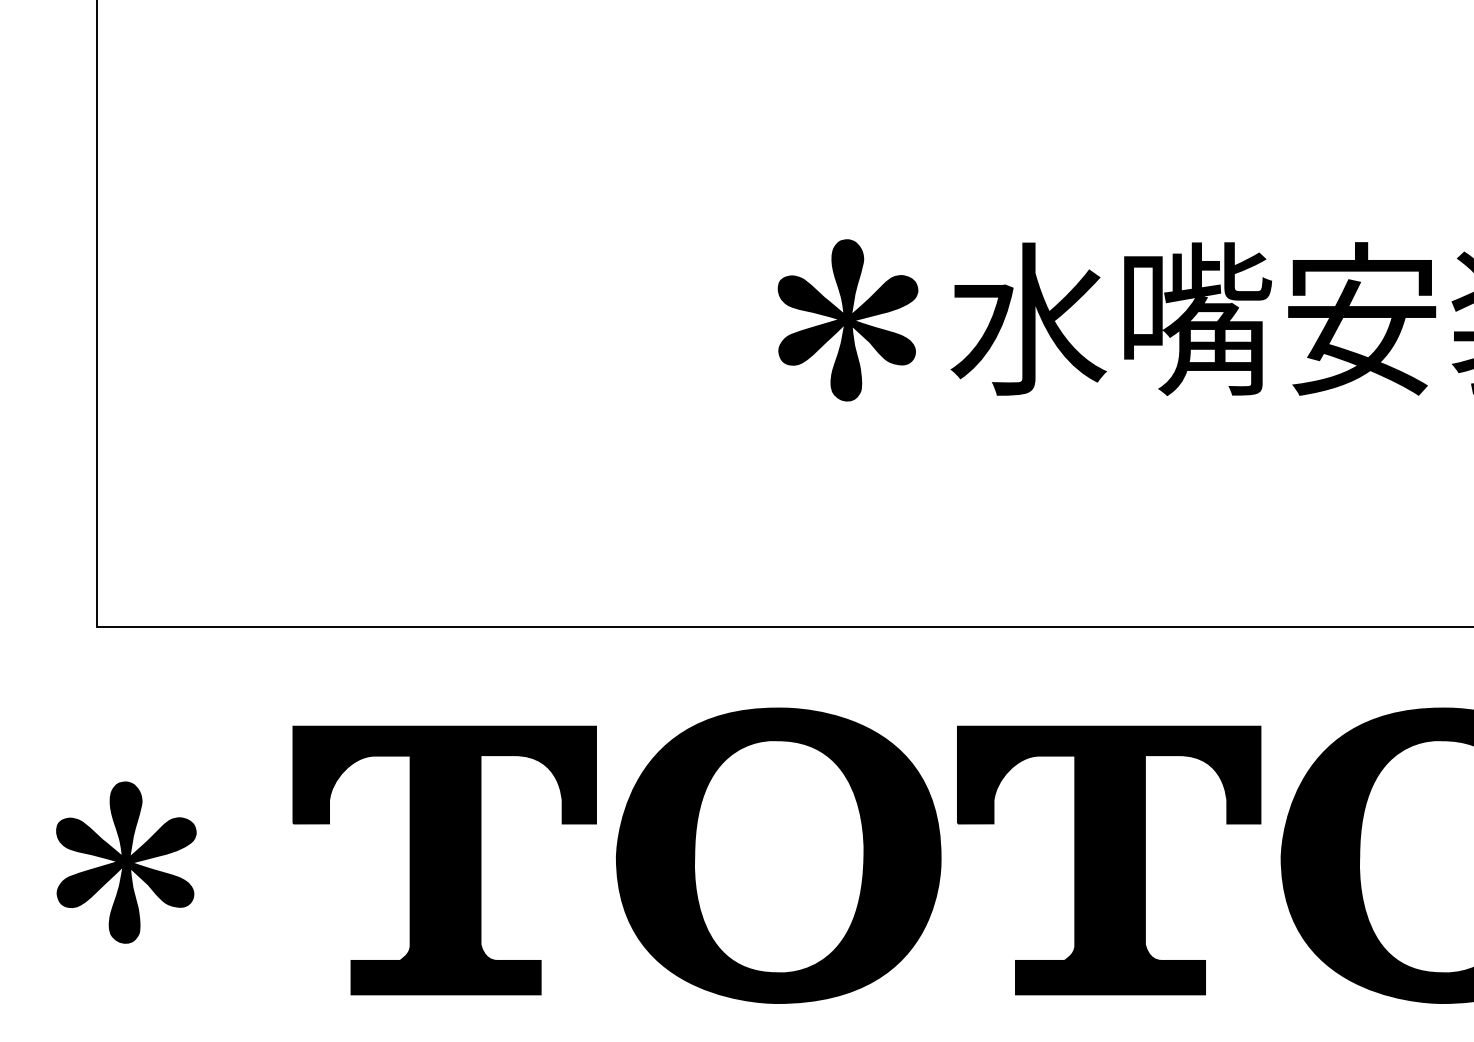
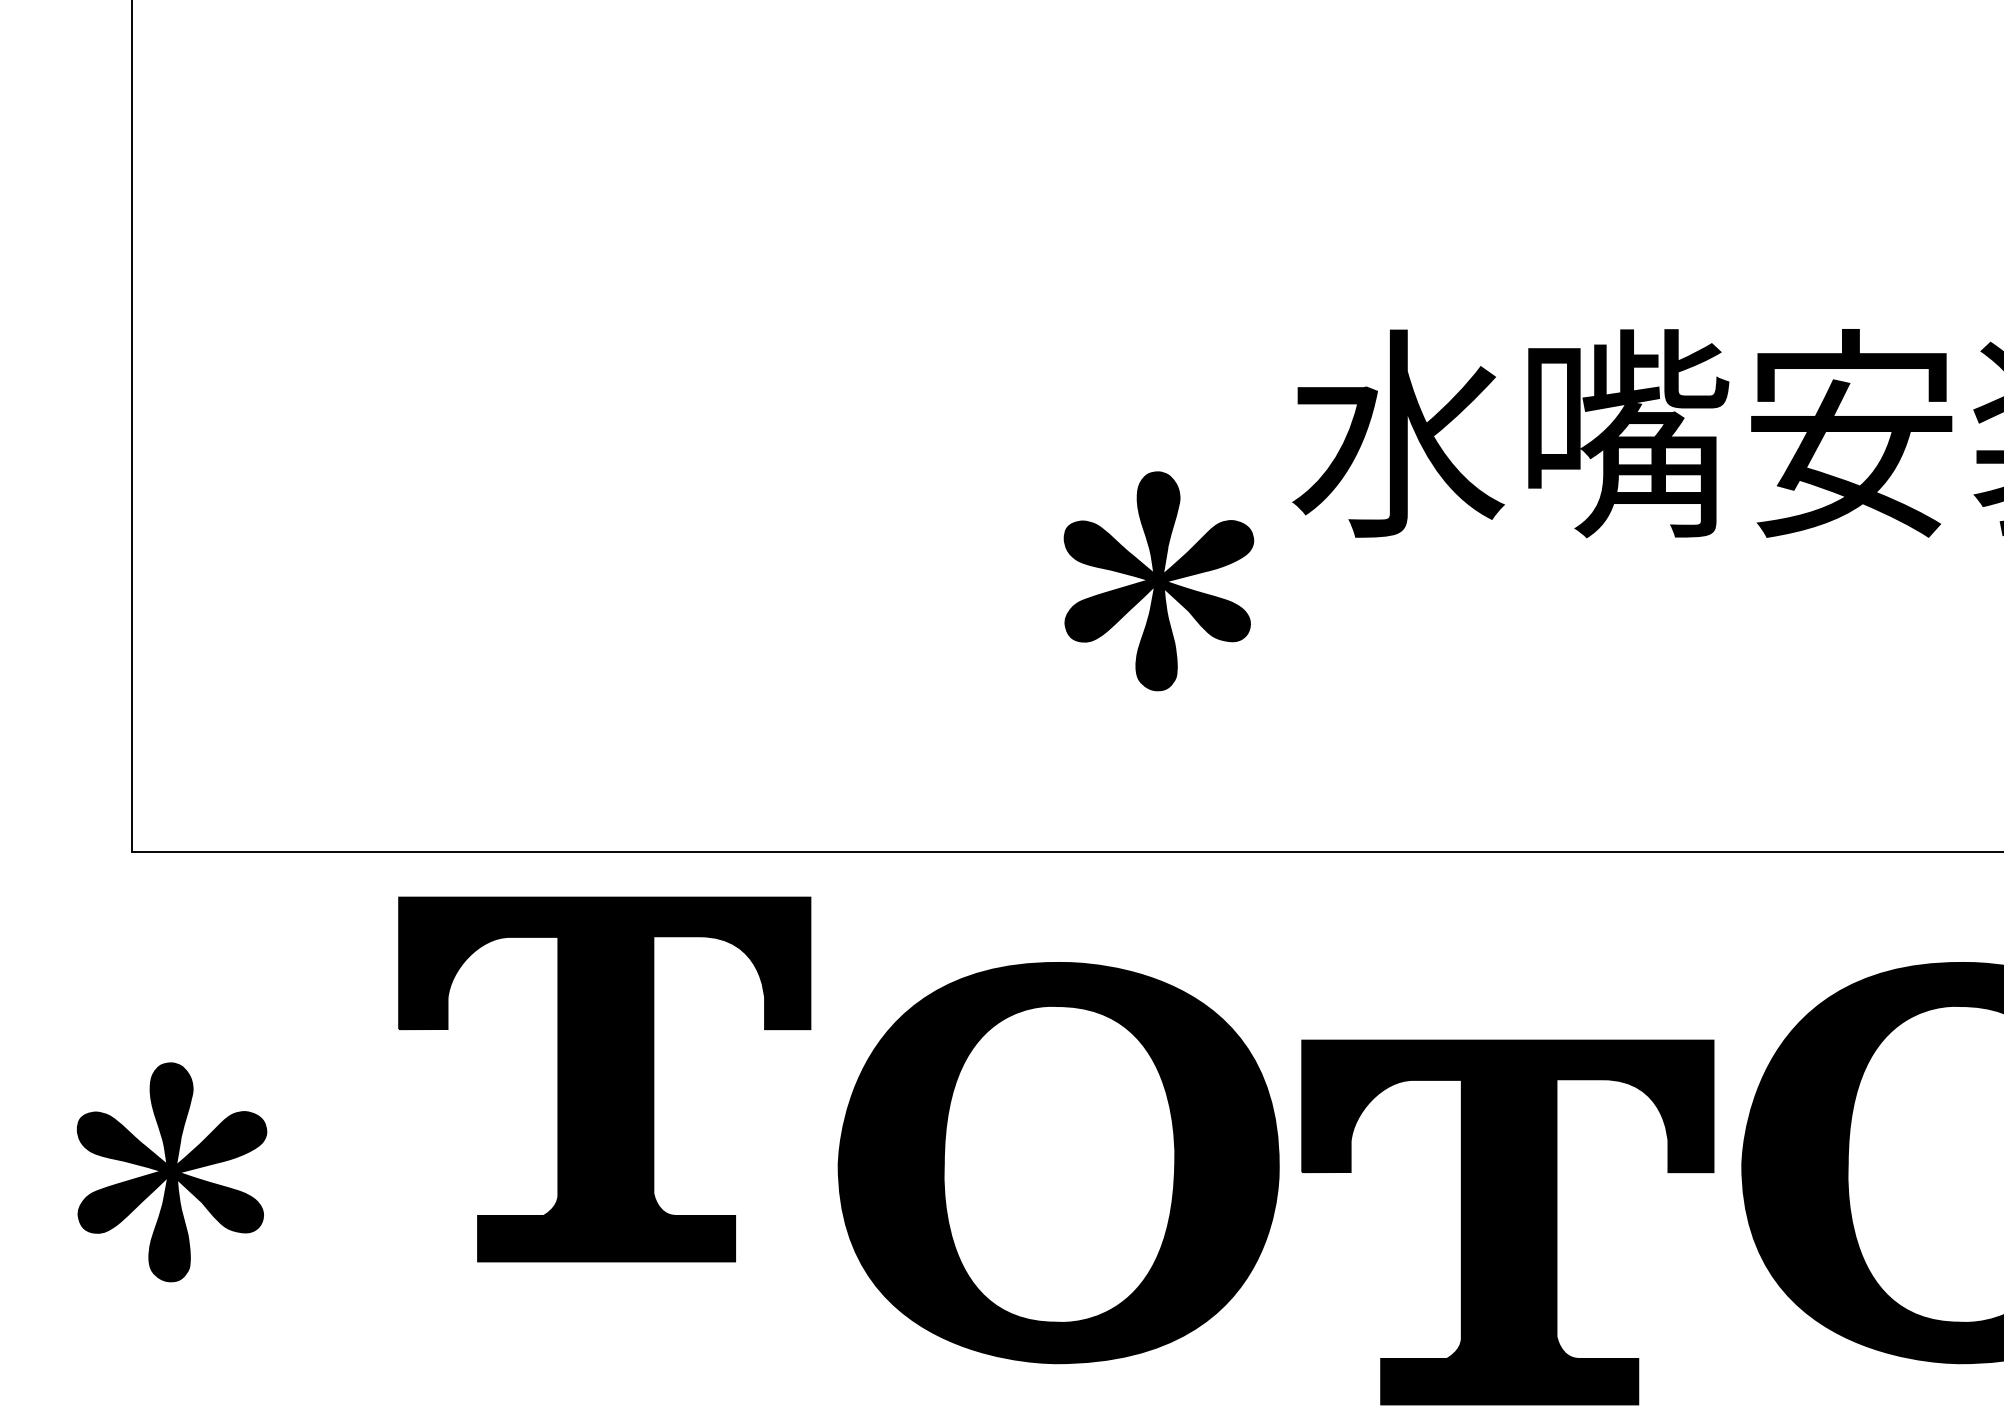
part: (847, 320) -> (1158, 581), moved
part: (444, 860) -> (604, 1079), moved
part: (1108, 860) -> (1507, 1222), moved

